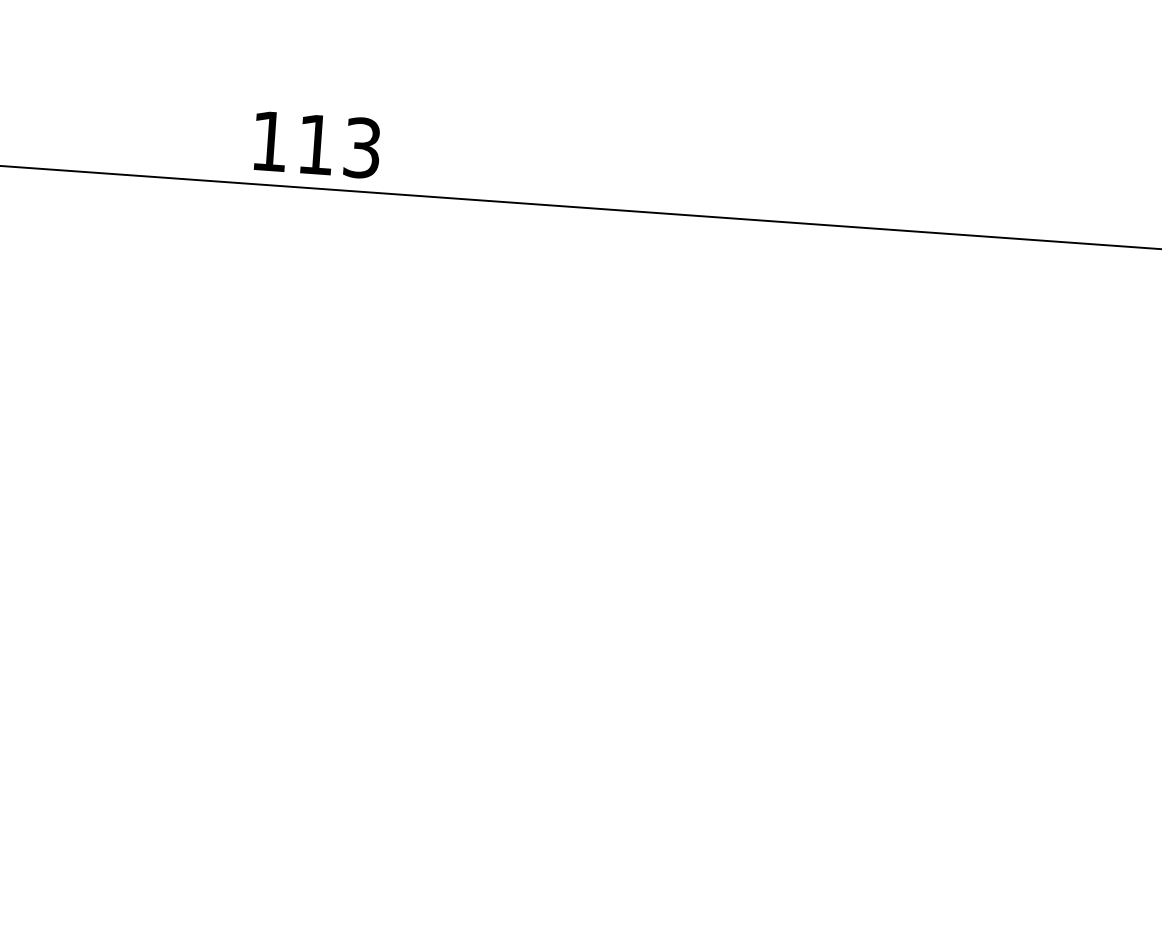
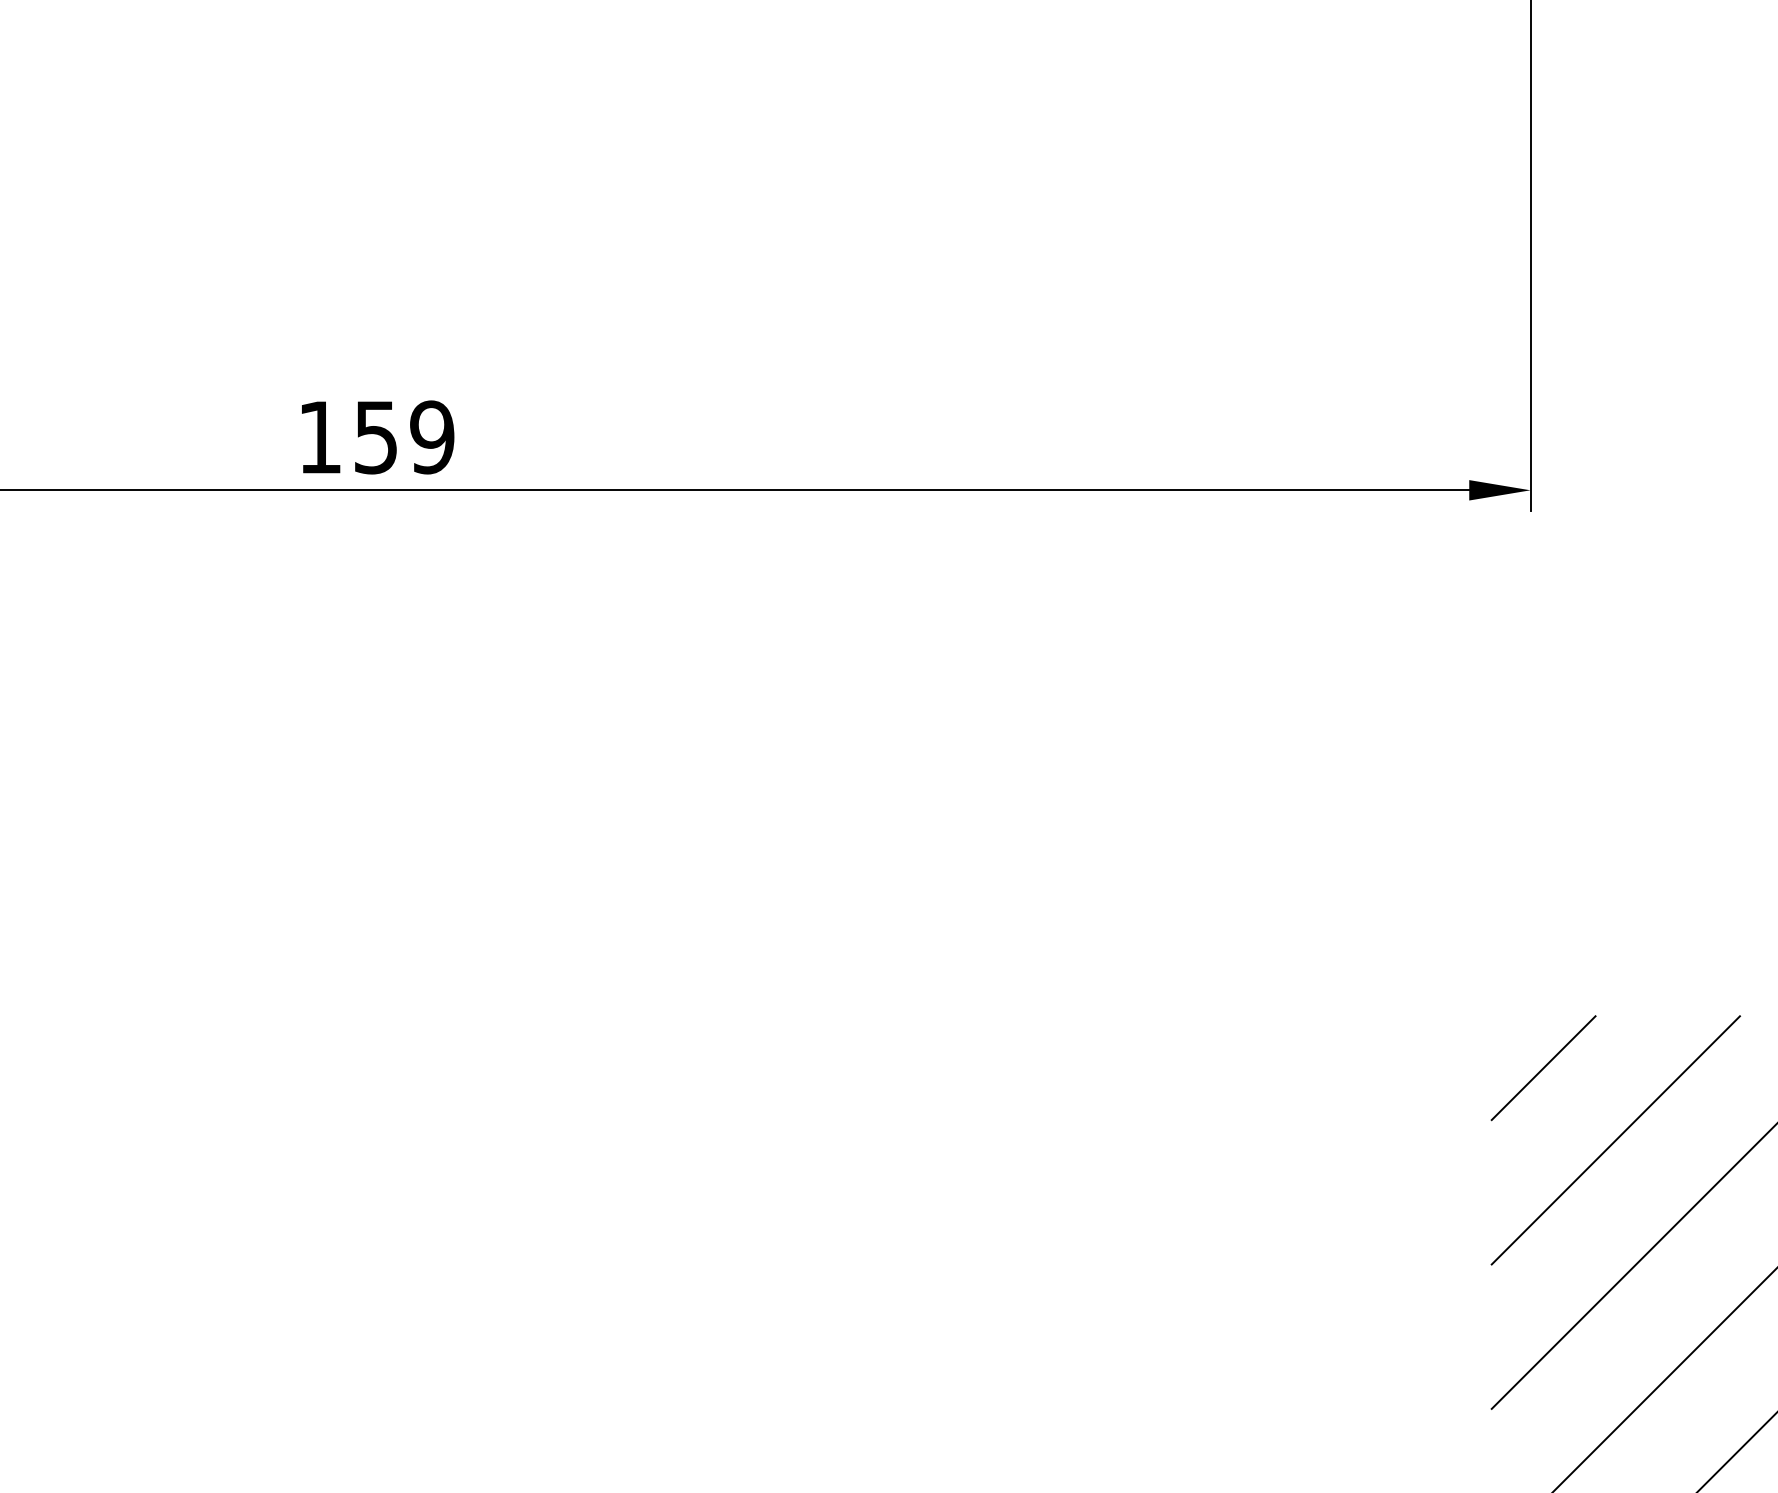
text: (339, 146) -> (404, 437), 113 -> 159

